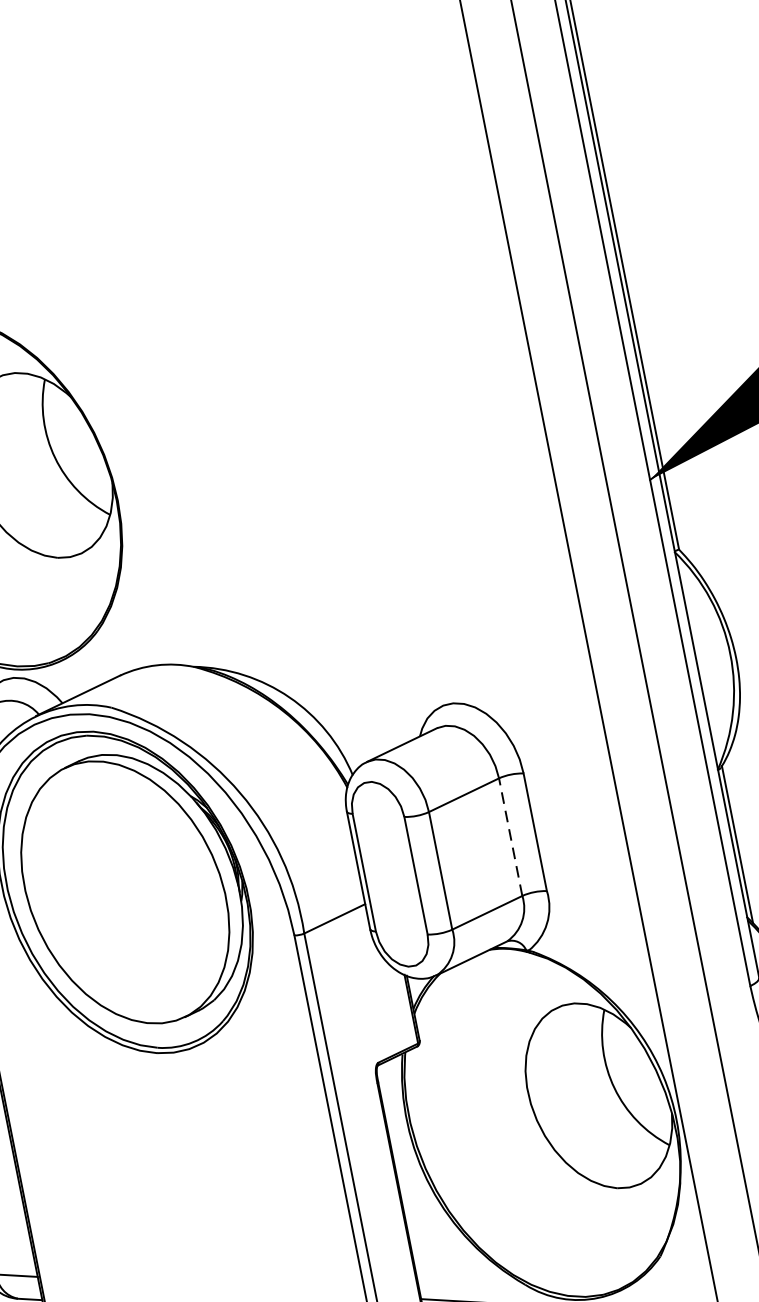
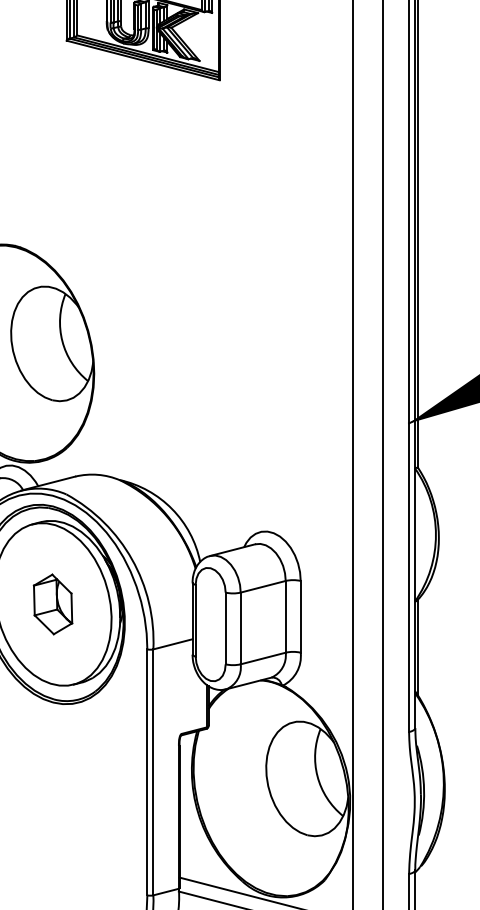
line: (510, 836) -> (285, 616), dashed -> solid
part: (124, 892) -> (52, 604), added

